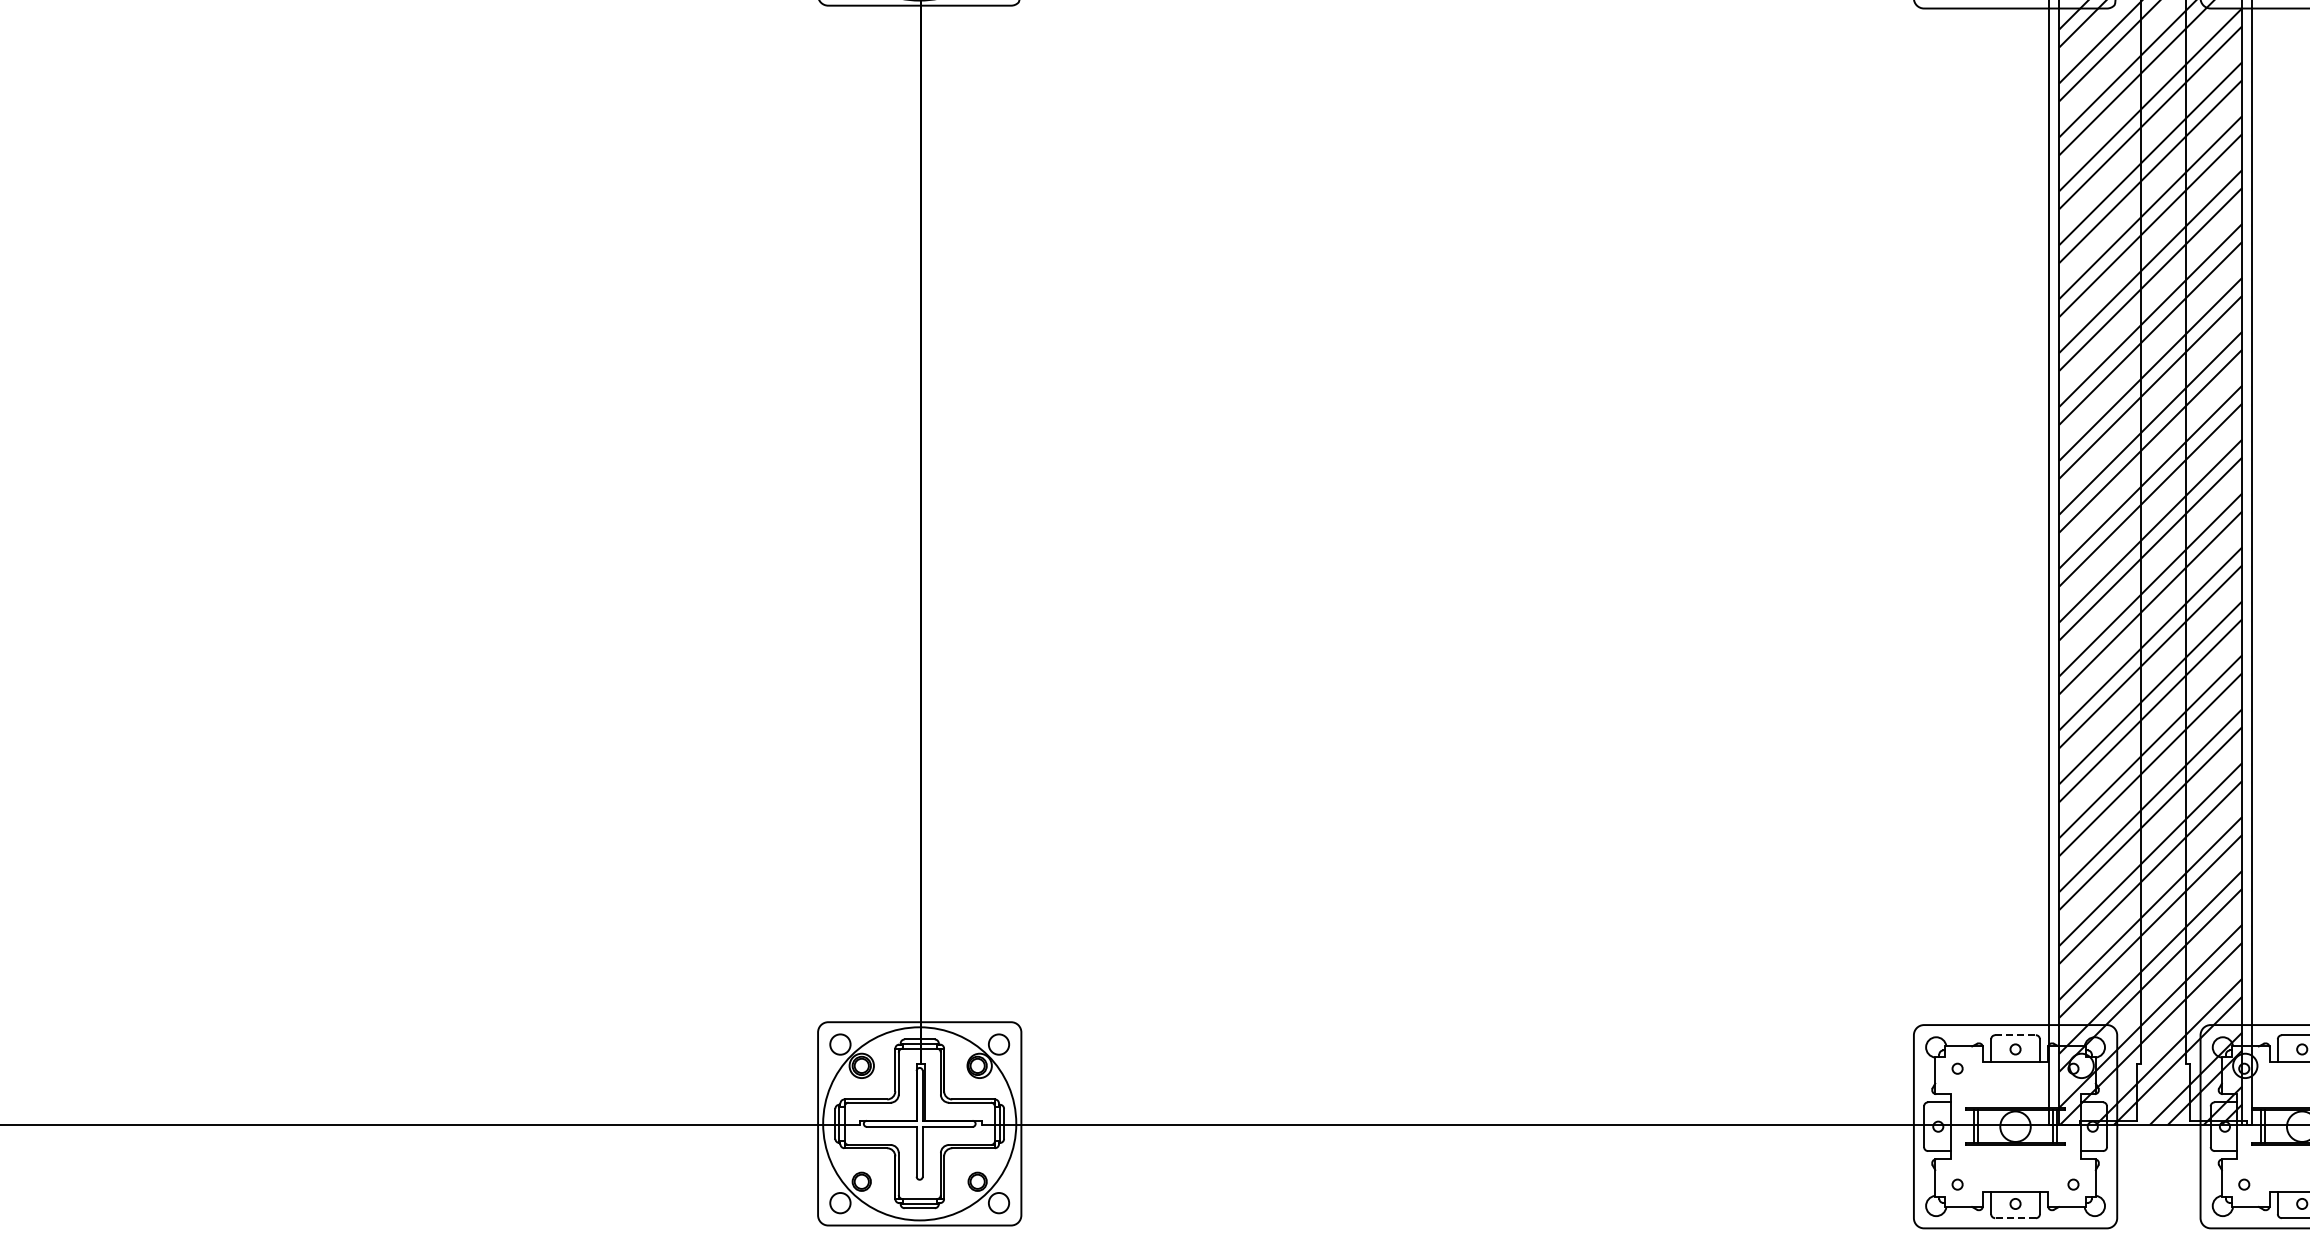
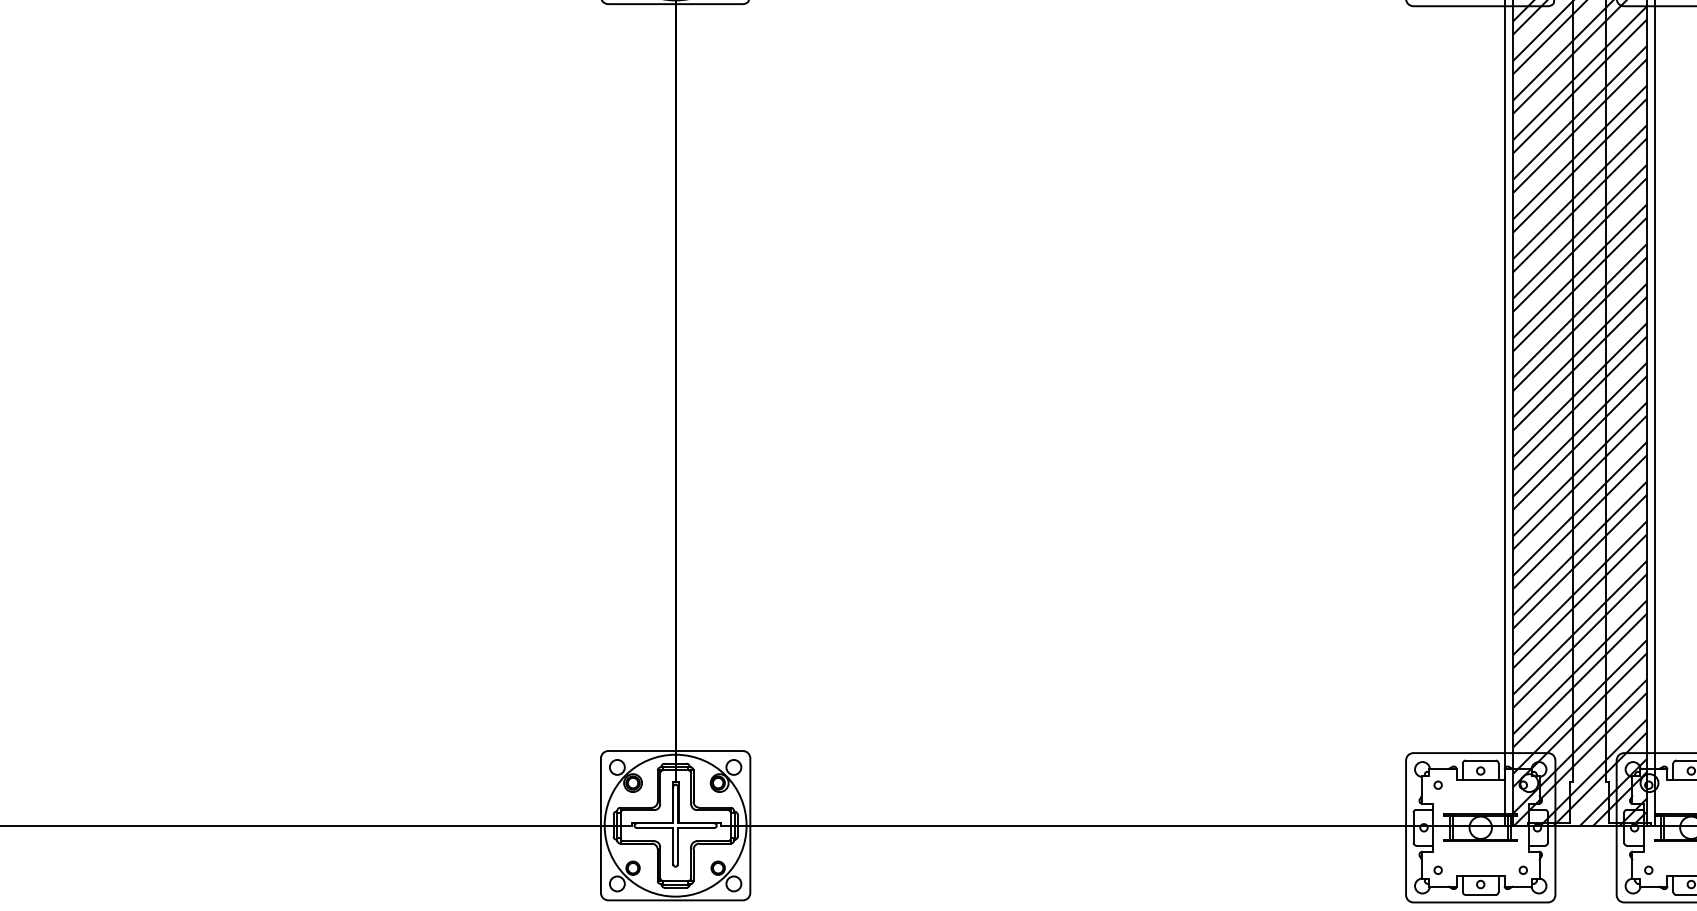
line: (2016, 1035) -> (1481, 760), dashed -> solid
line: (2015, 1218) -> (1480, 895), dashed -> solid

